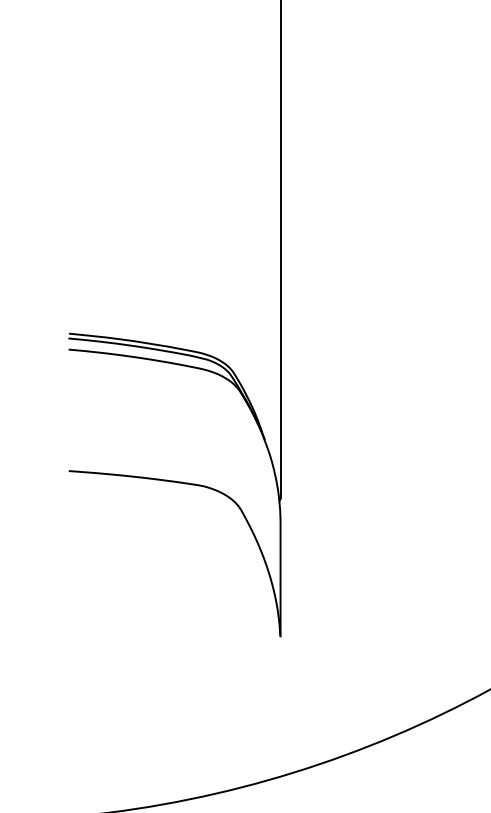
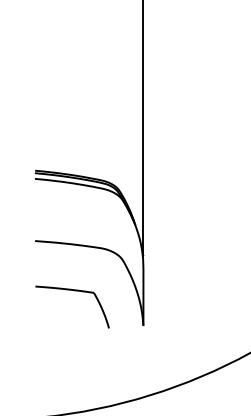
part: (145, 569) -> (74, 291), added

